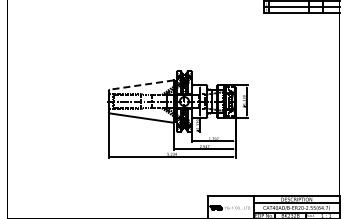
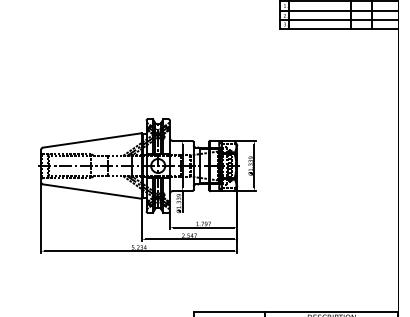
line: (141, 85) -> (91, 141), dashed -> solid

